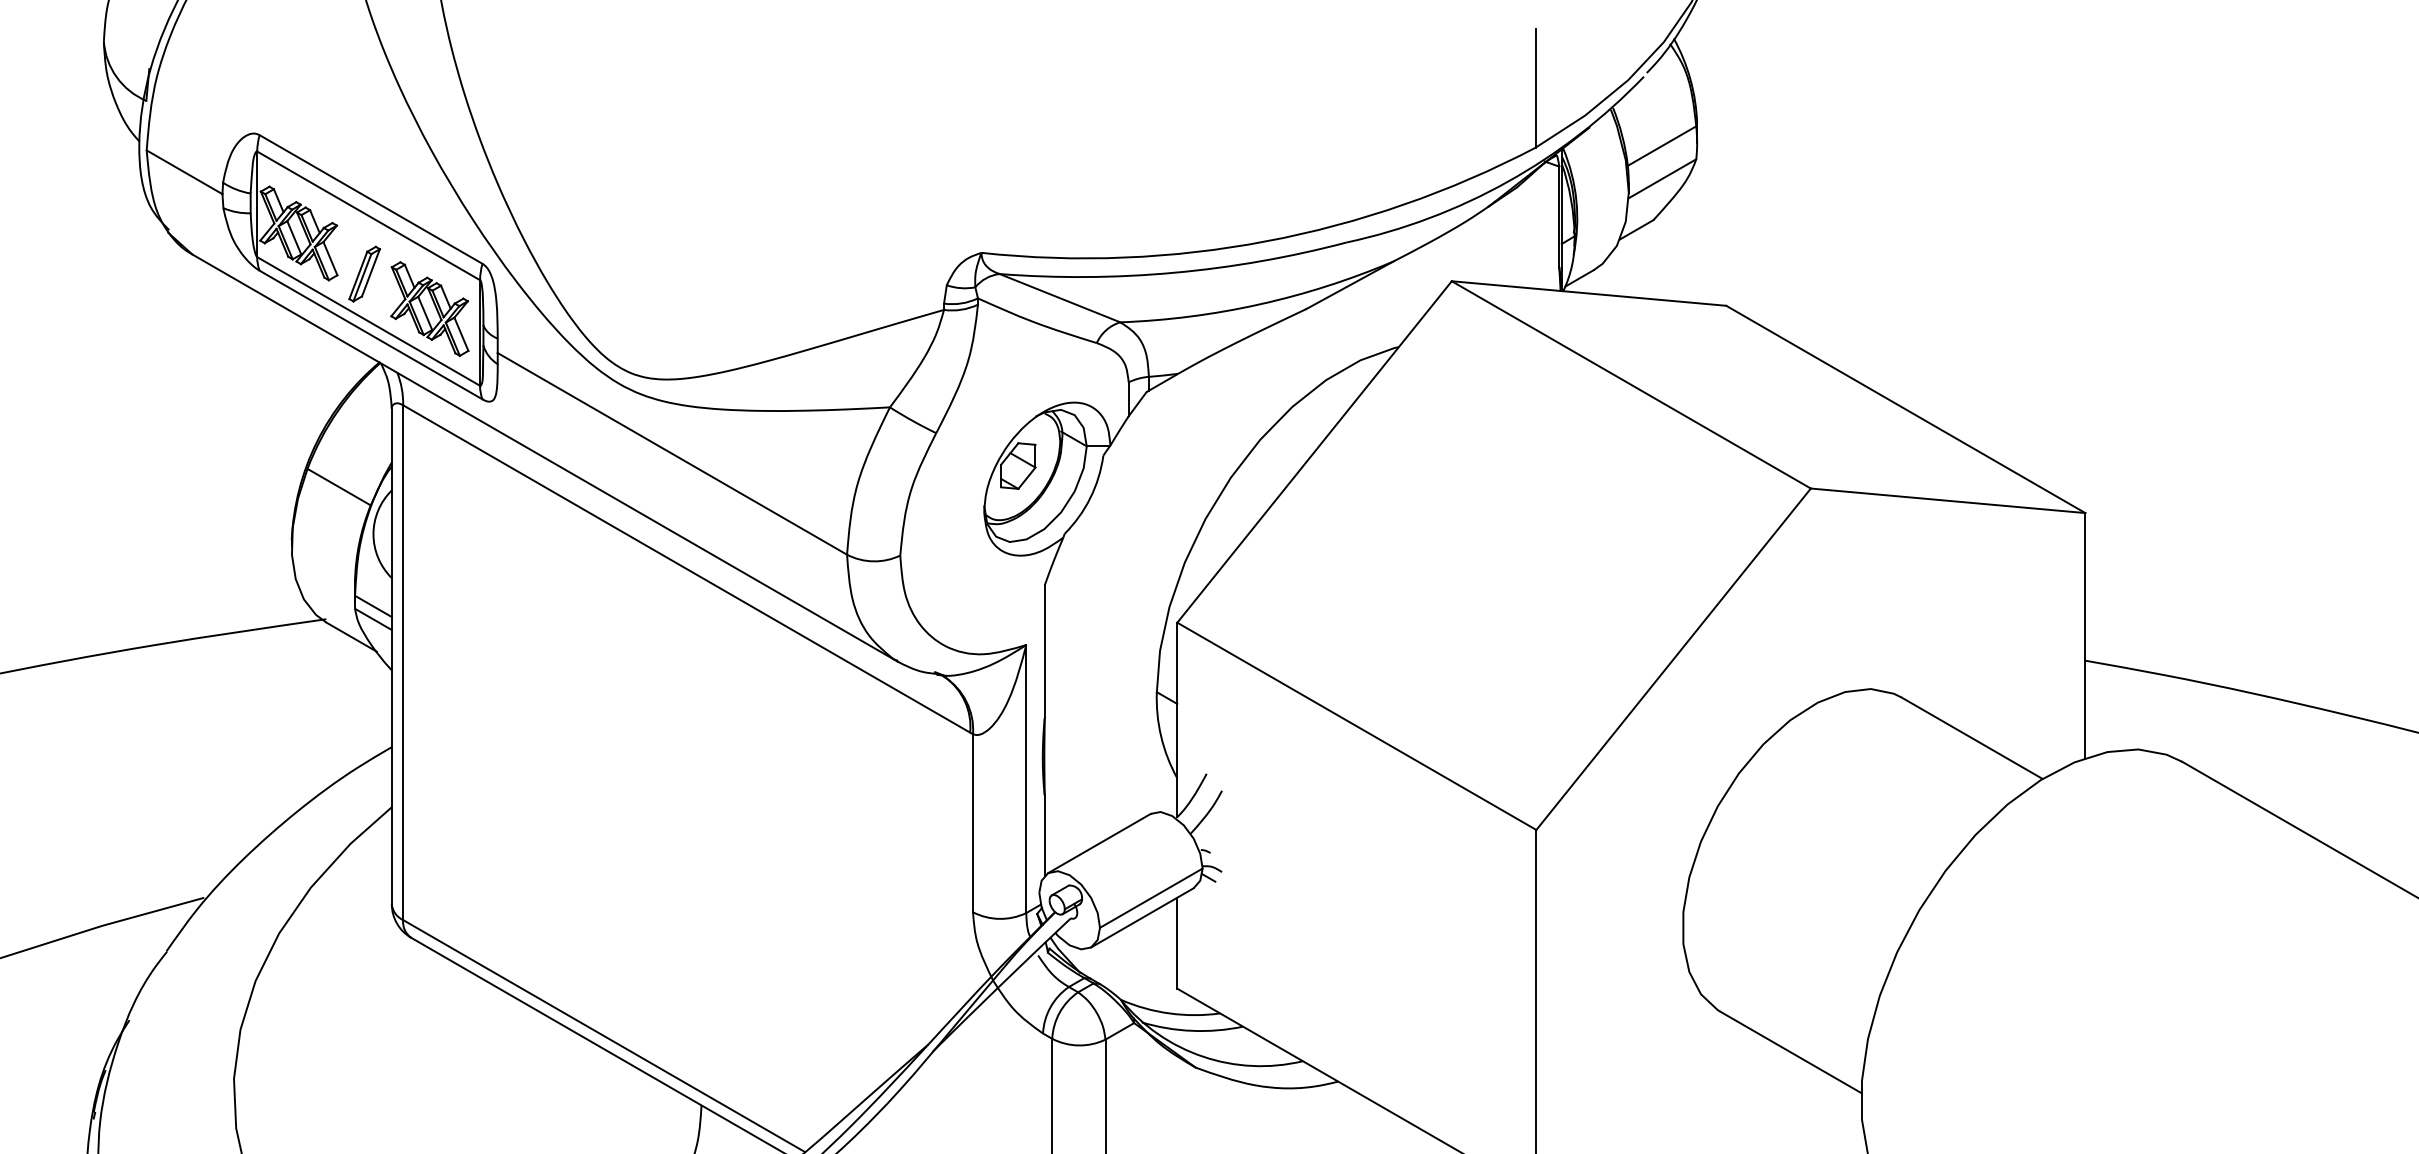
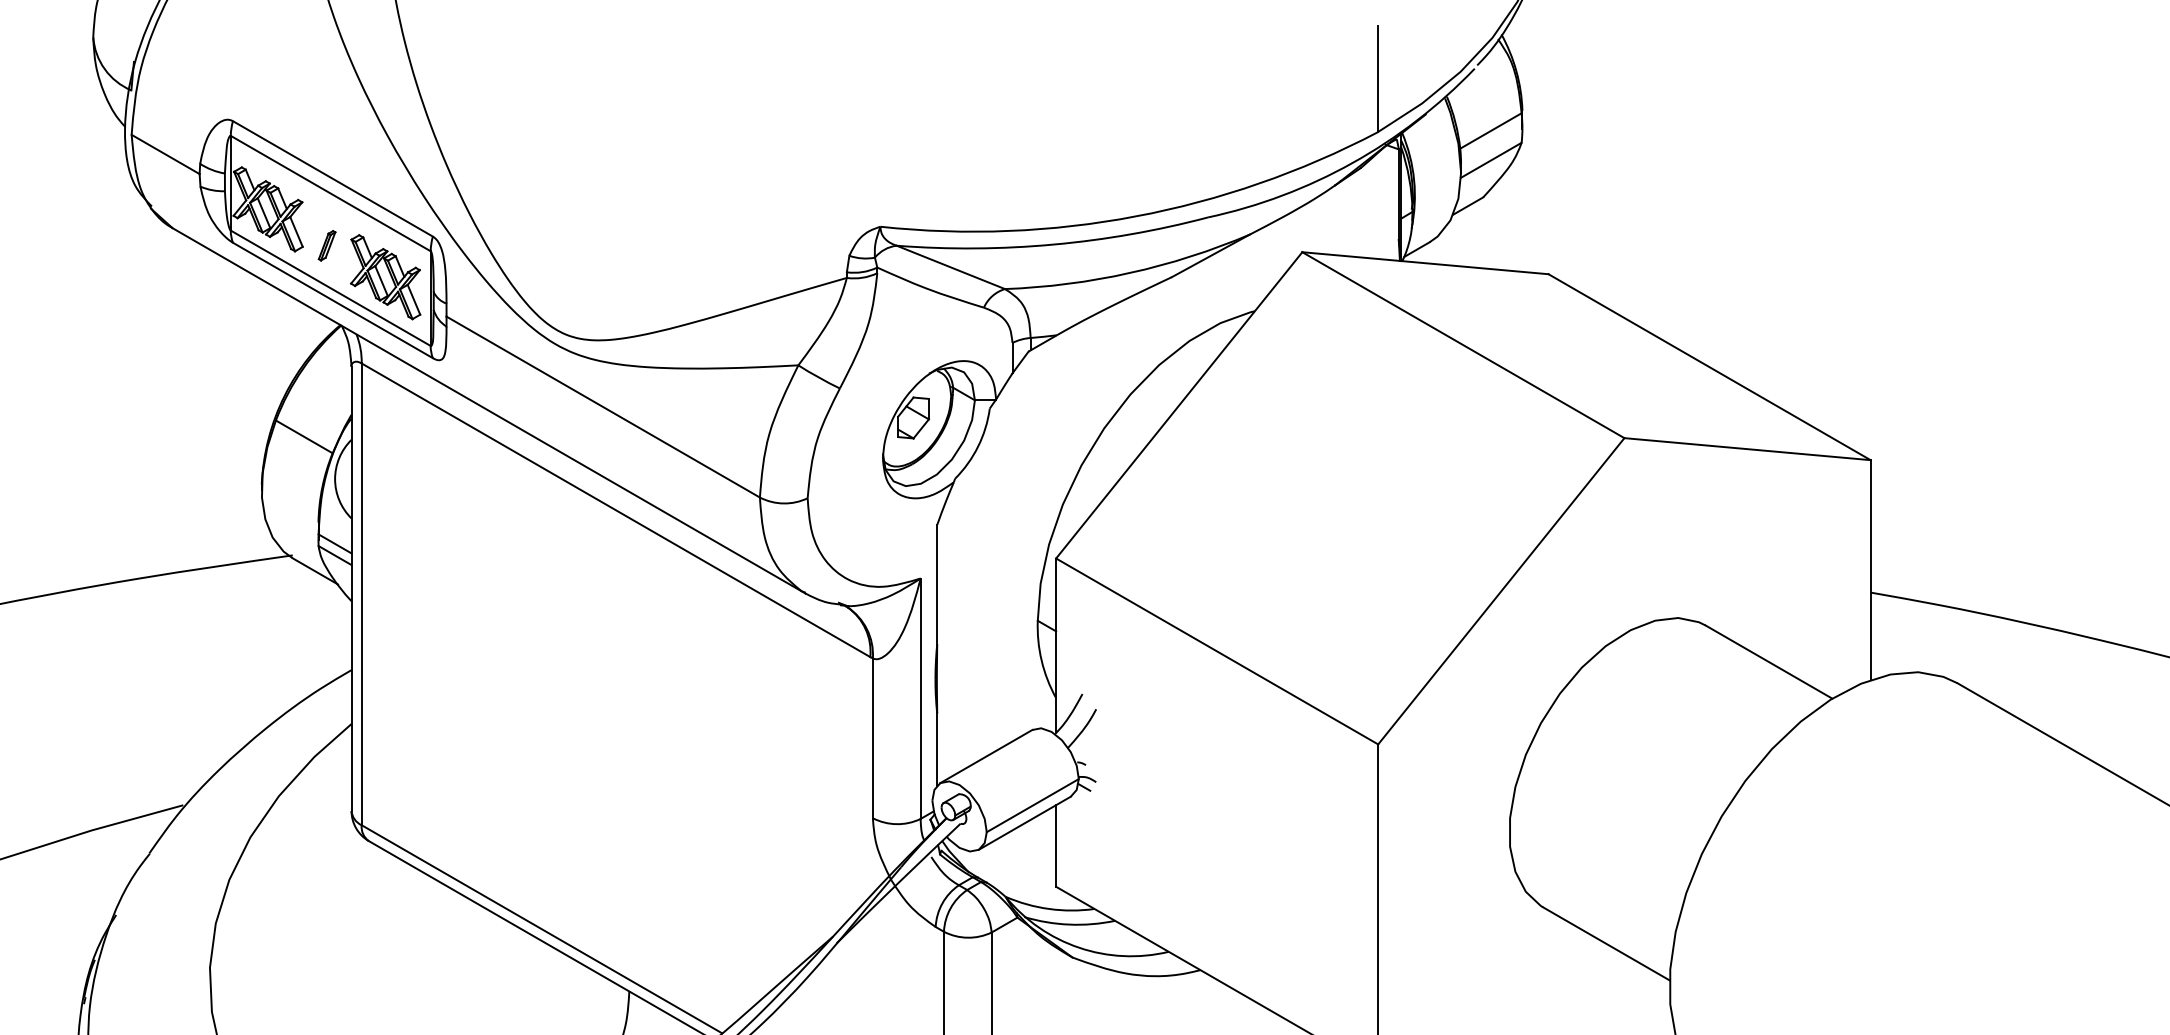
part: (364, 273) -> (327, 245), size x0.6

